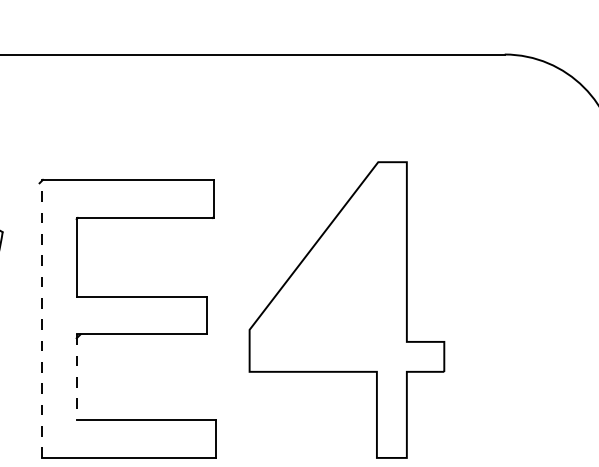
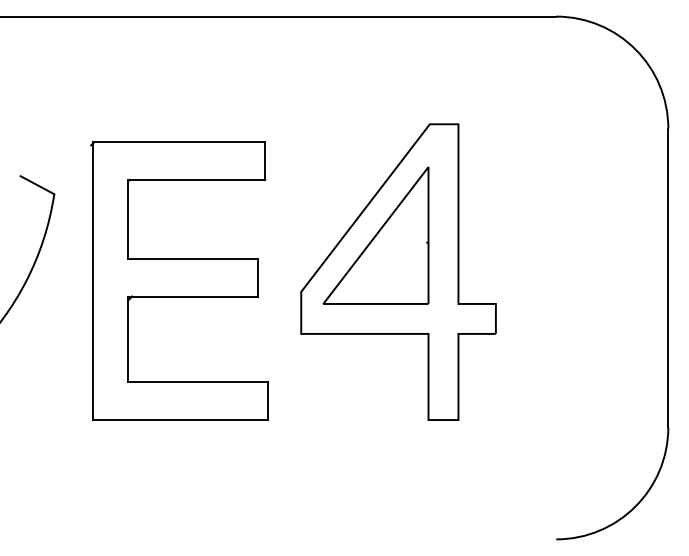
part: (323, 273) -> (375, 235), added
line: (41, 318) -> (93, 280), dashed -> solid
line: (76, 377) -> (128, 339), dashed -> solid

